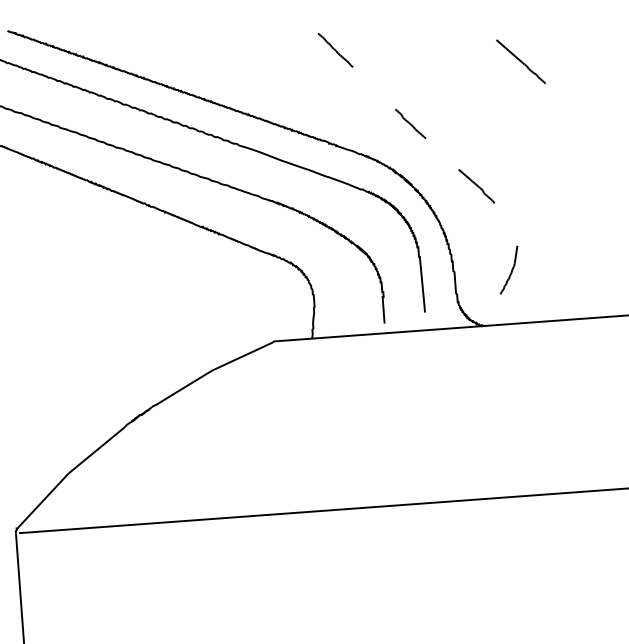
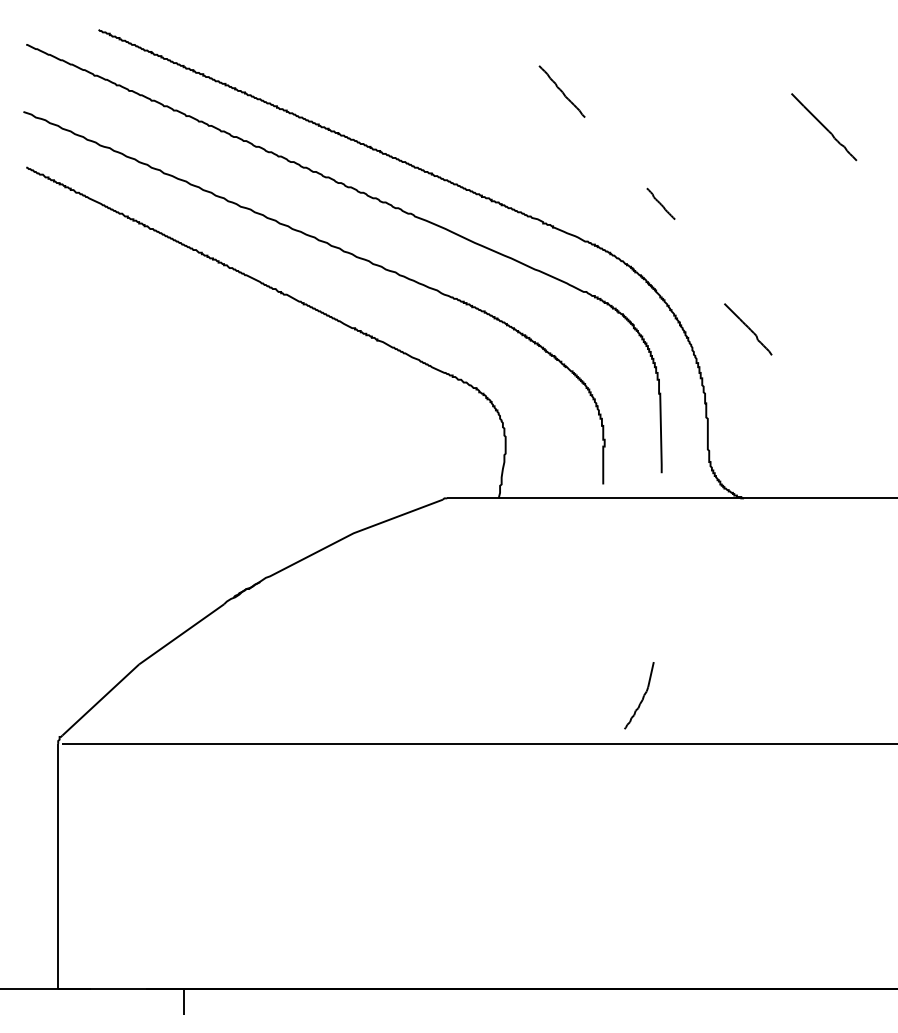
part: (410, 123) -> (660, 203), size x0.7
part: (476, 186) -> (748, 329), moved
part: (509, 270) -> (639, 695), moved

